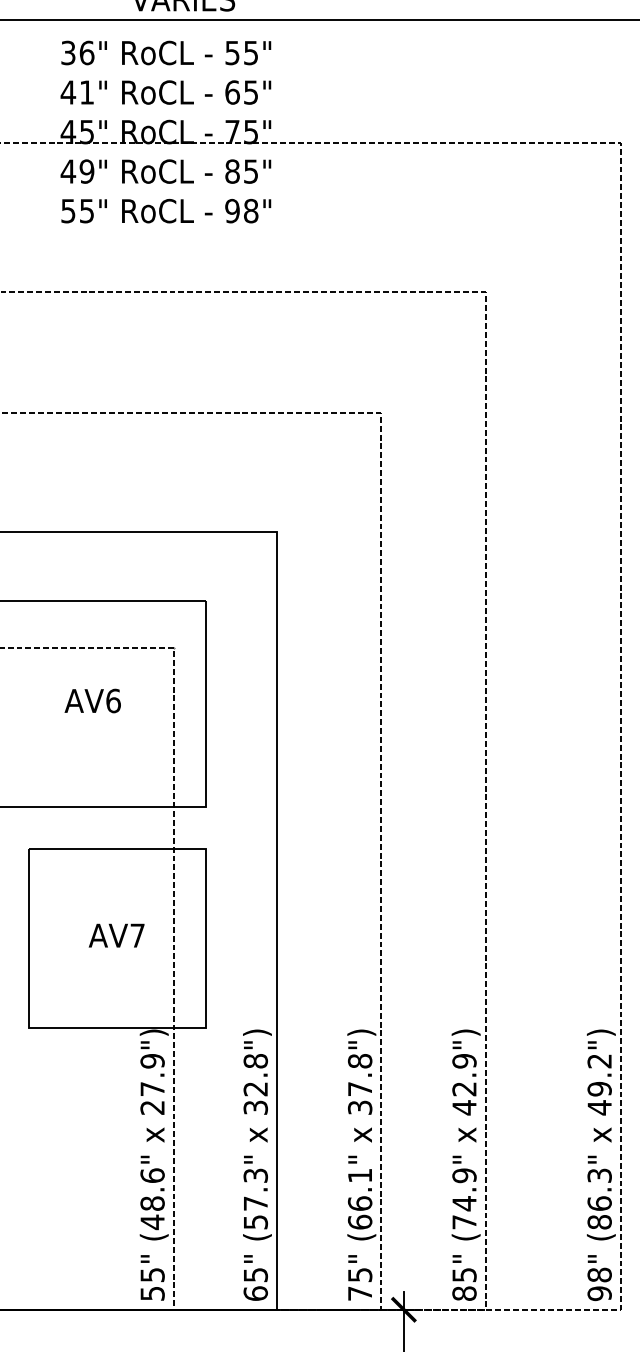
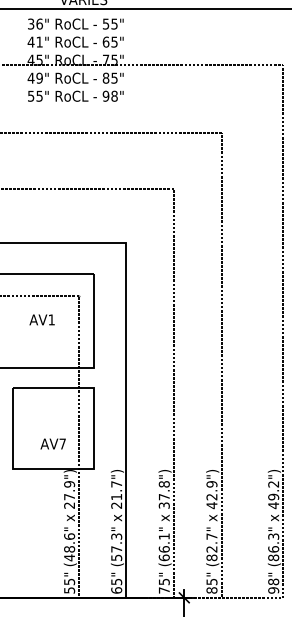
text: (112, 700) -> (51, 319), AV6 -> AV1
text: (115, 934) -> (52, 443), moved
text: (255, 1083) -> (116, 494), 32.8") -> 21.7")
text: (463, 1199) -> (211, 547), (74.9" -> (82.7"

